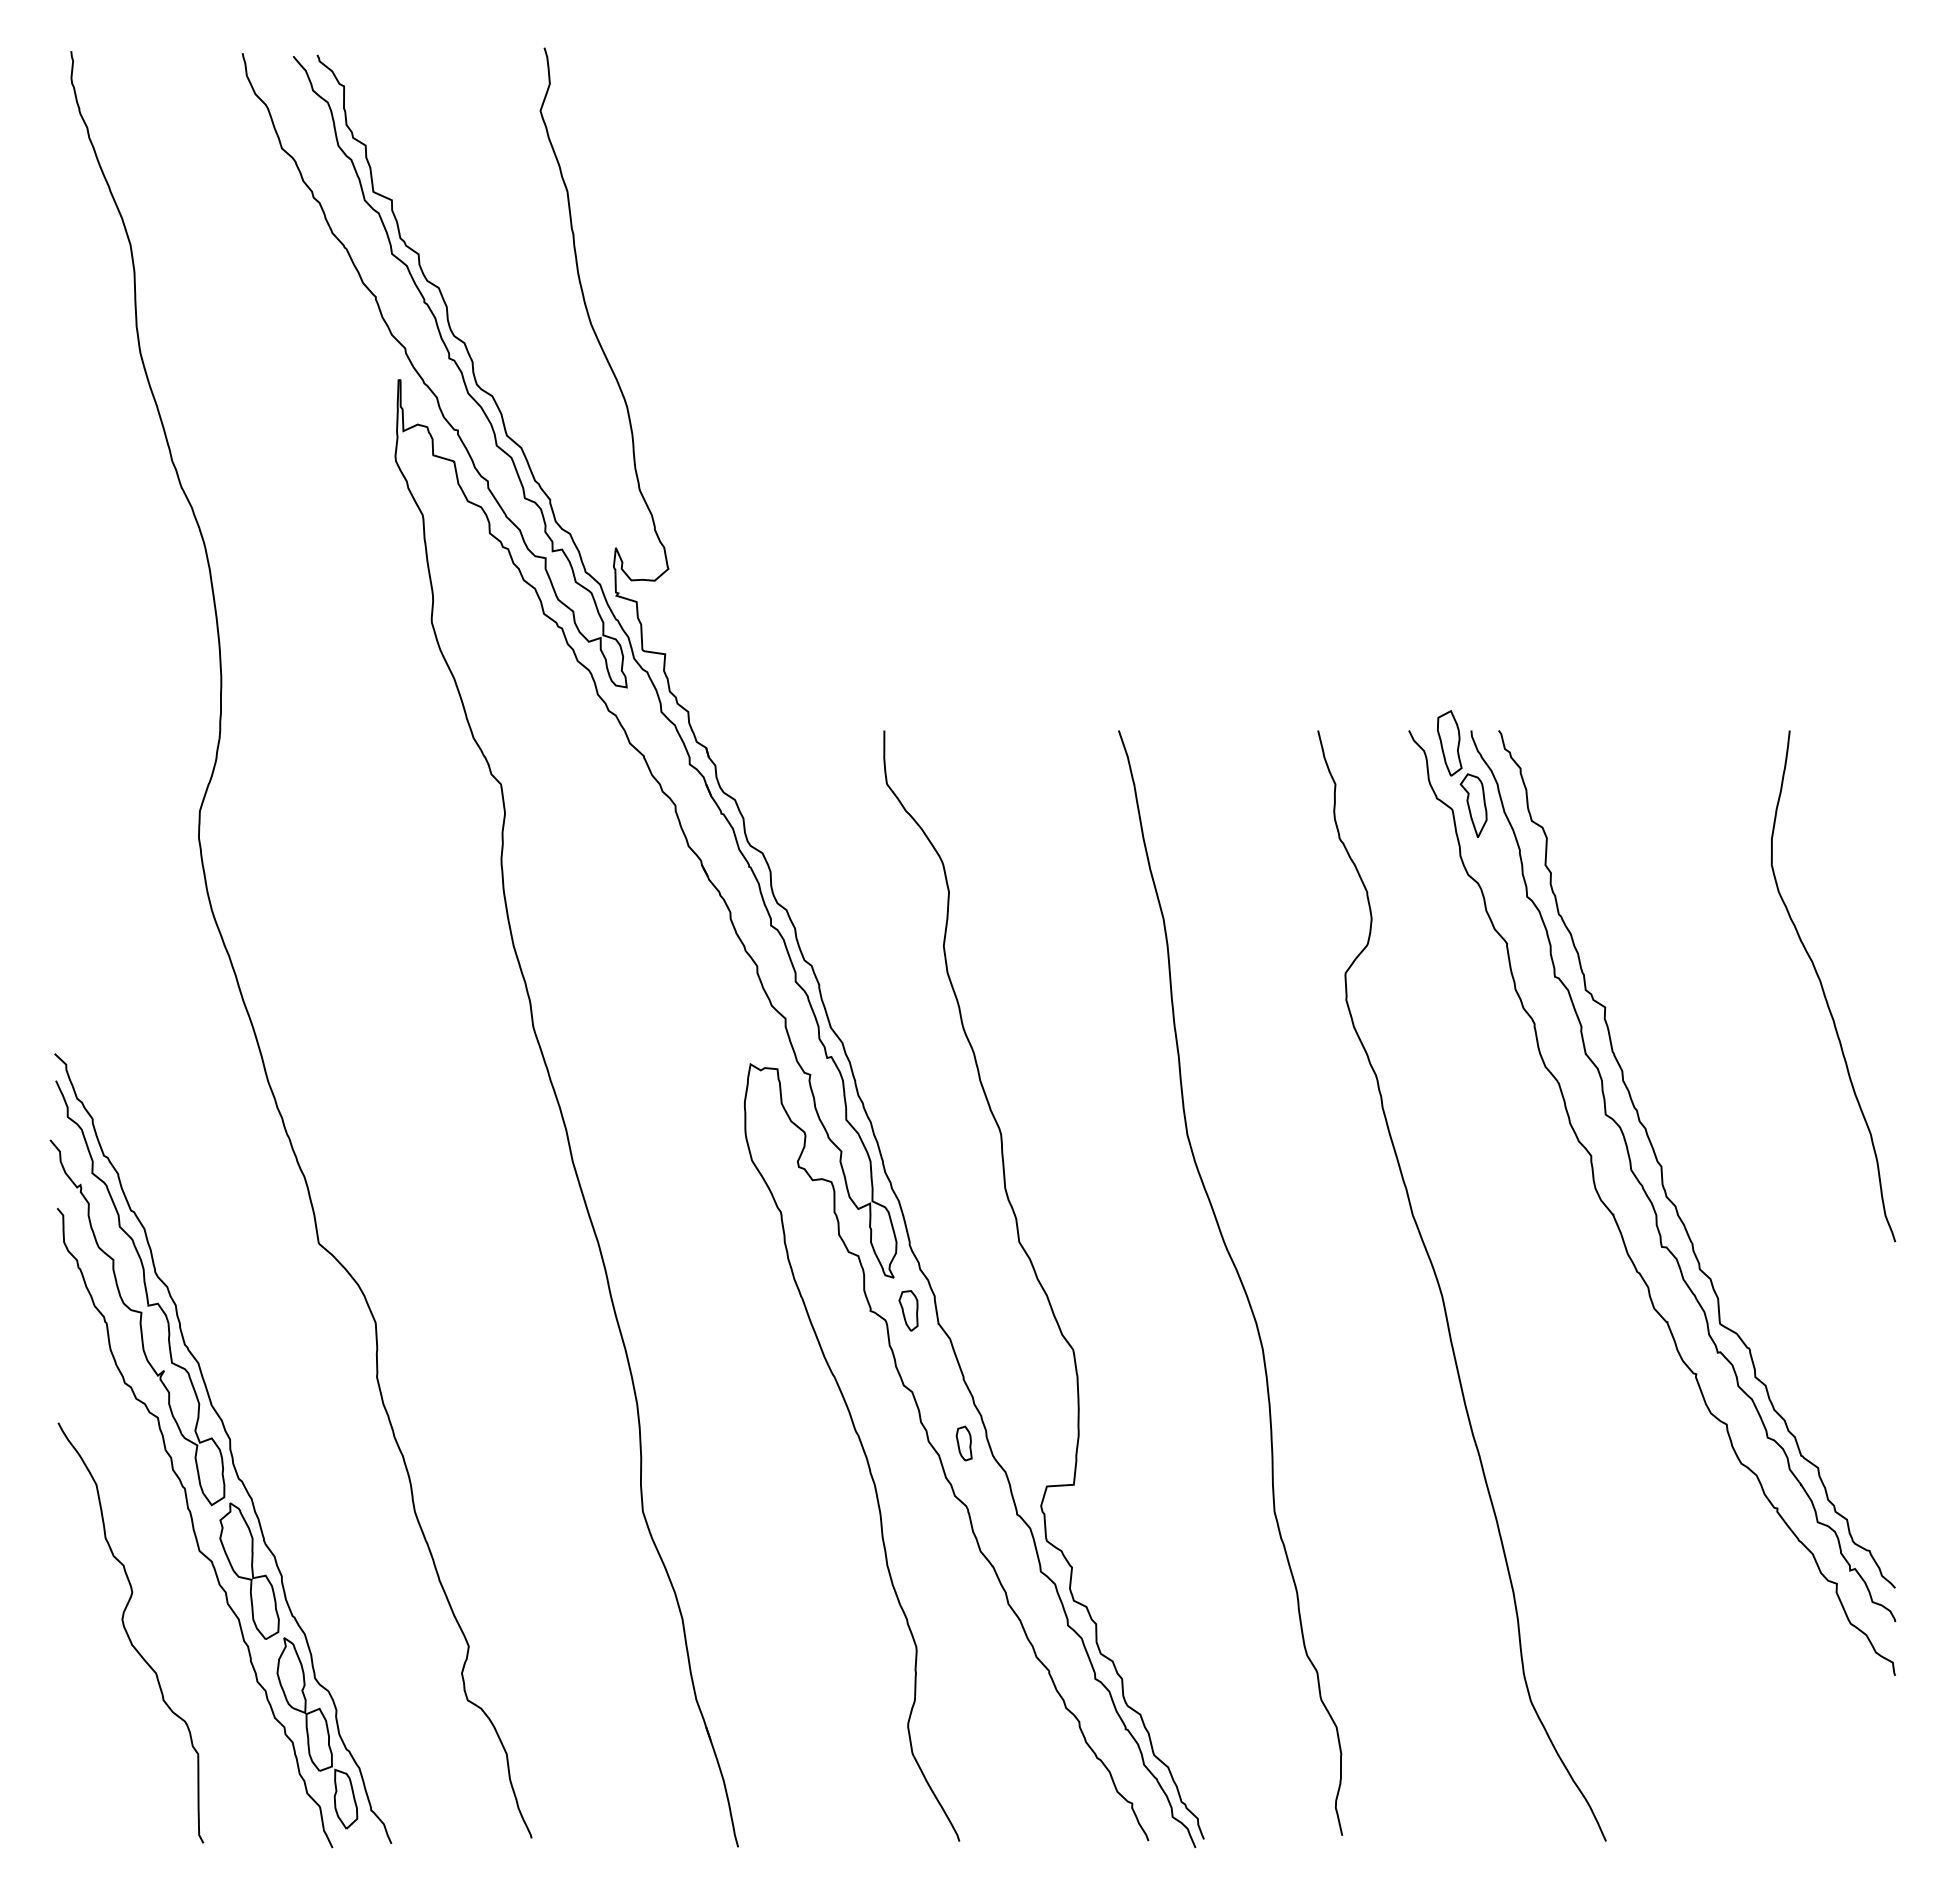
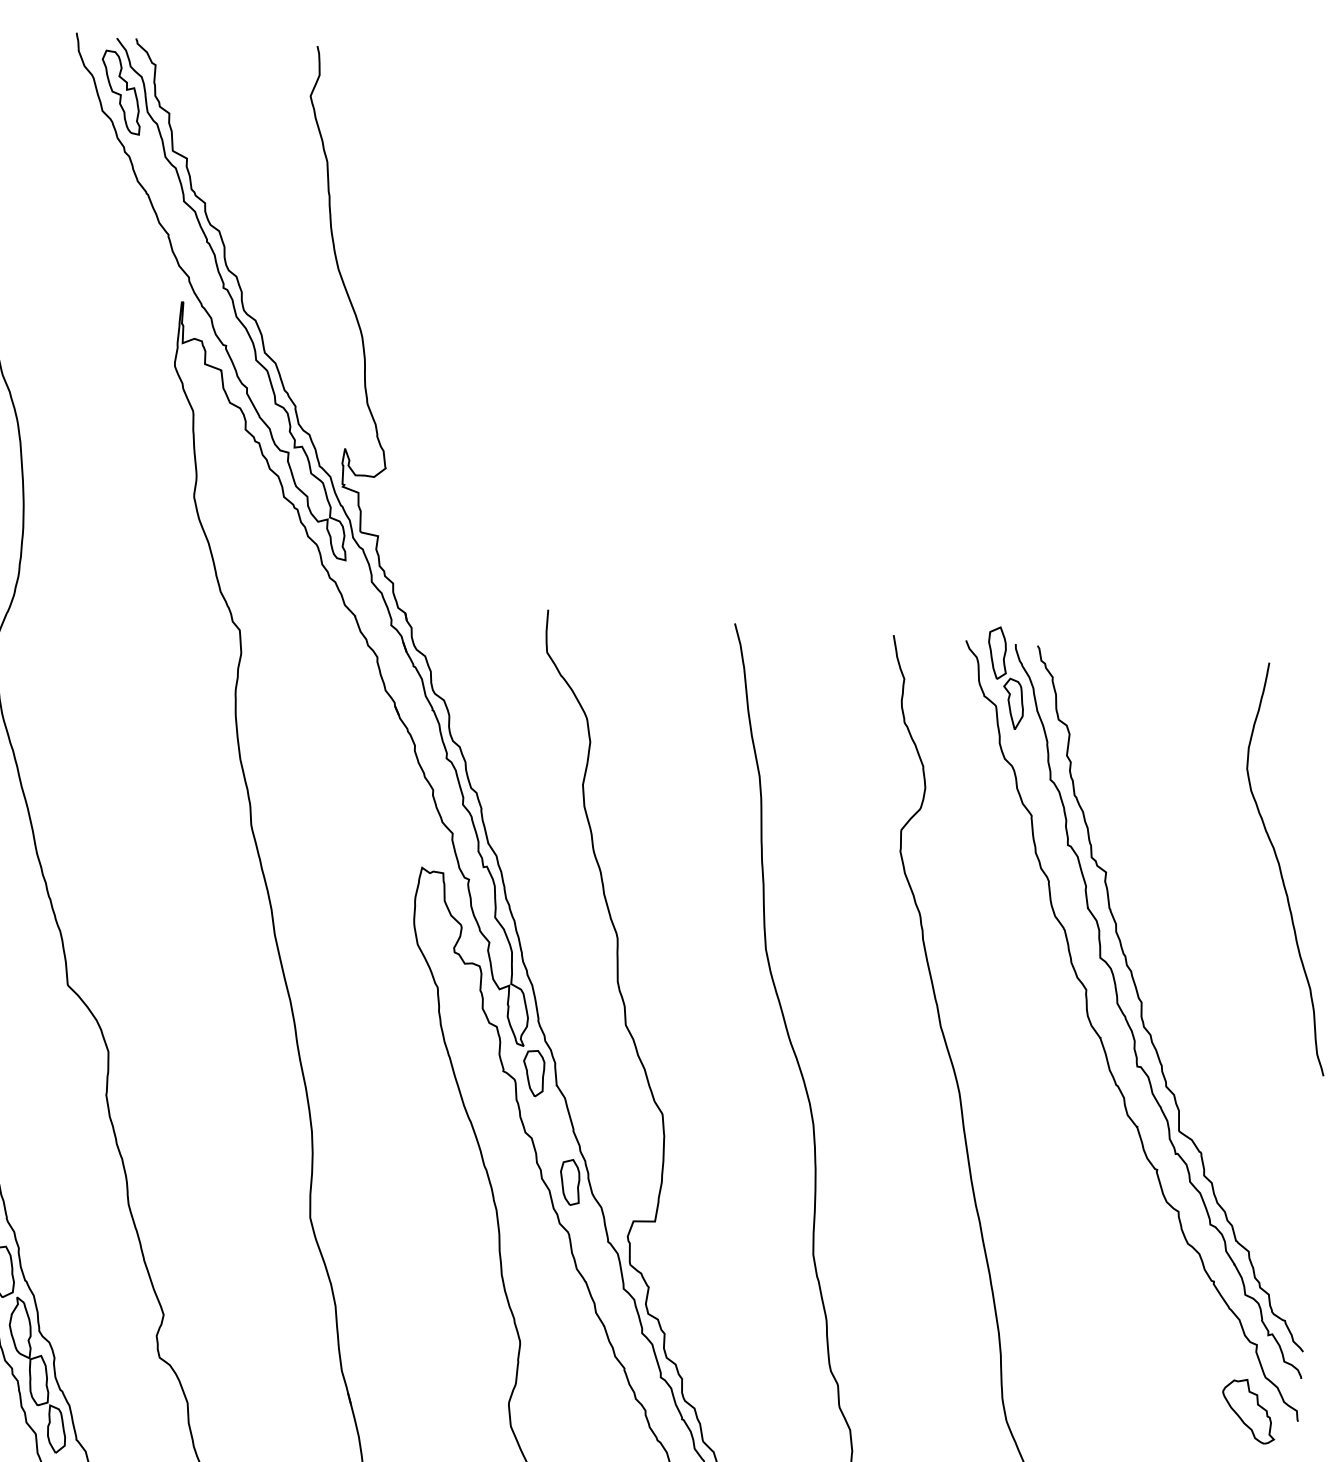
part: (303, 123) -> (121, 92), added
part: (908, 1310) -> (533, 1073), size x1.43
part: (963, 1443) -> (569, 1182), size x1.67
part: (1832, 1667) -> (1248, 1411), added

